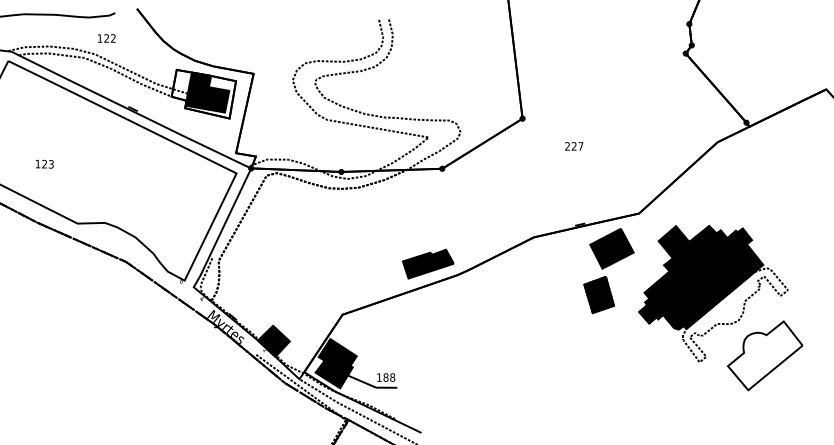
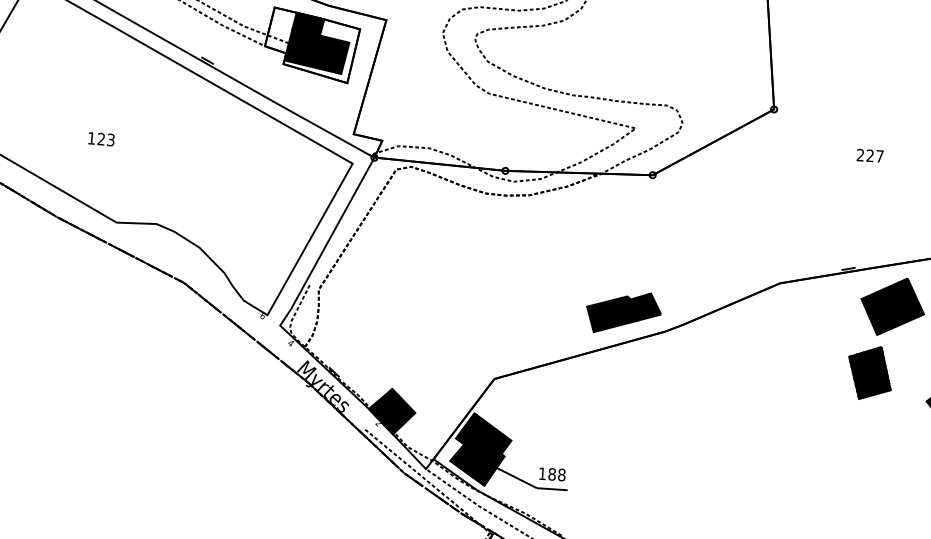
text: (574, 146) -> (870, 155), moved
text: (44, 163) -> (101, 138), moved

